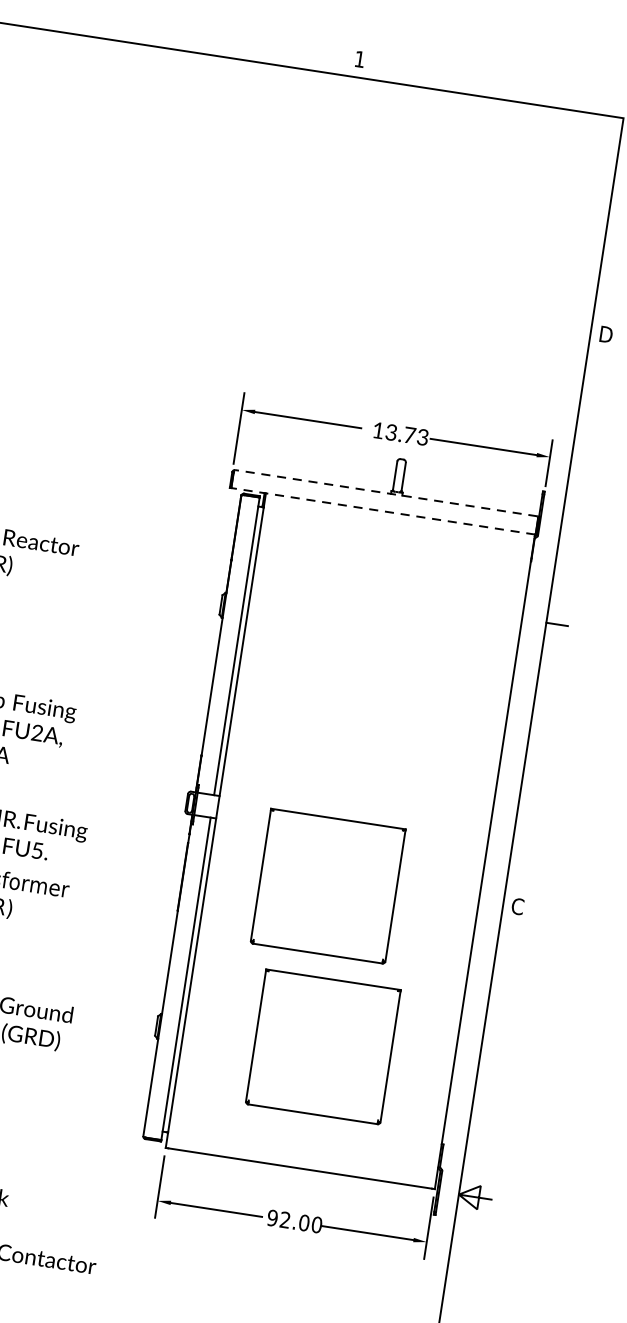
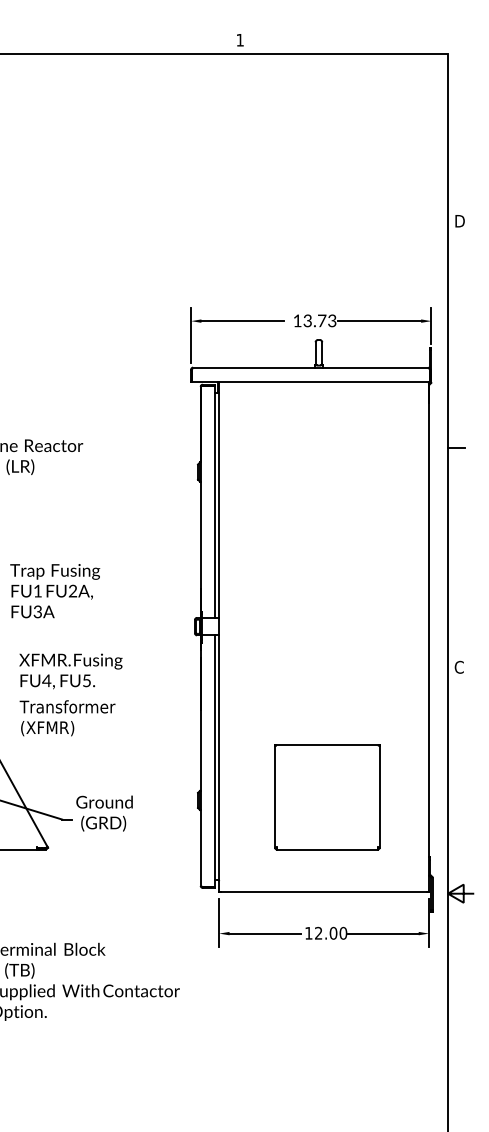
line: (385, 492) -> (310, 367), dashed -> solid
line: (383, 510) -> (310, 381), dashed -> solid
part: (328, 886) -> (312, 674), removed
text: (272, 1217) -> (308, 932), 92.00 -> 12.00

